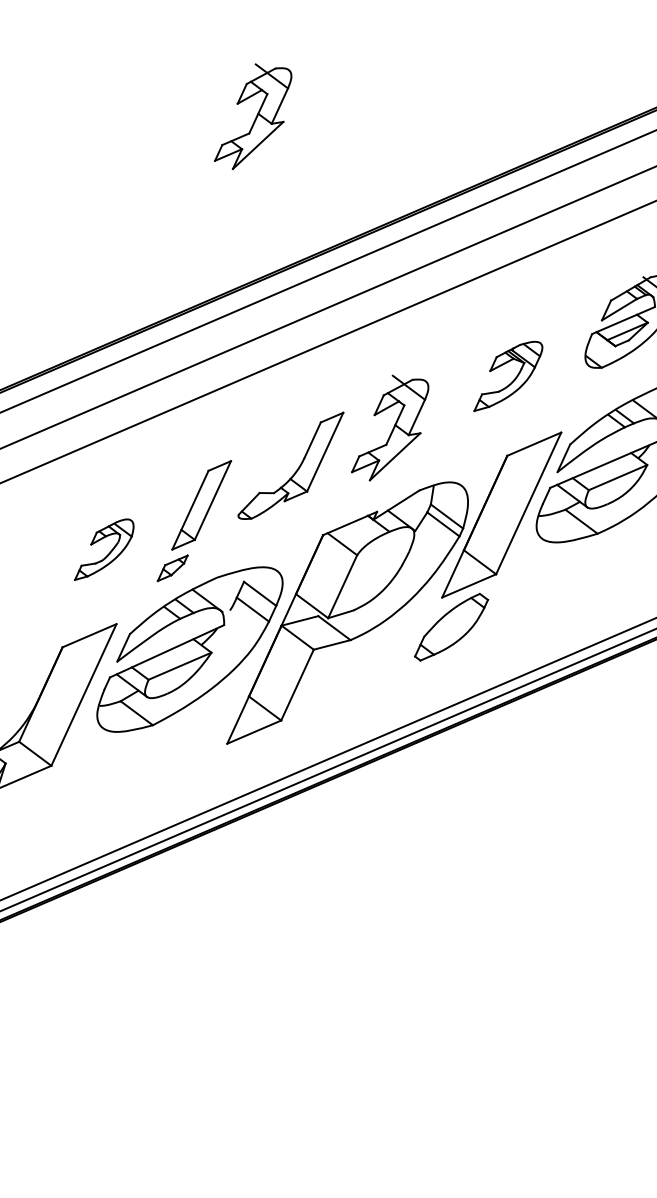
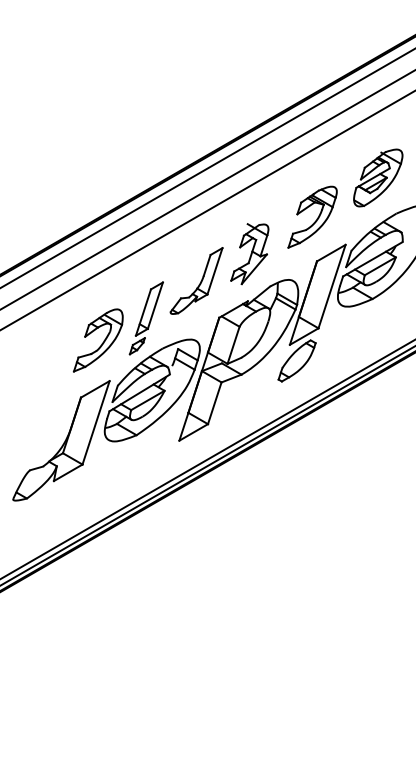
part: (252, 118) -> (152, 89), removed
part: (508, 375) -> (312, 216), size x1.43
part: (103, 549) -> (97, 340), size x1.67

